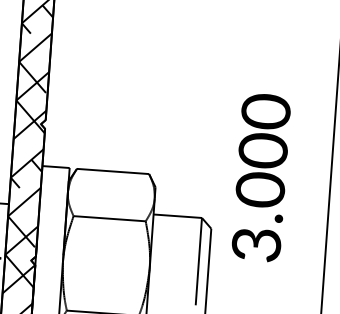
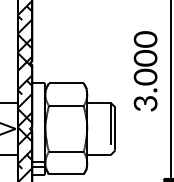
text: (261, 178) -> (145, 71), moved

